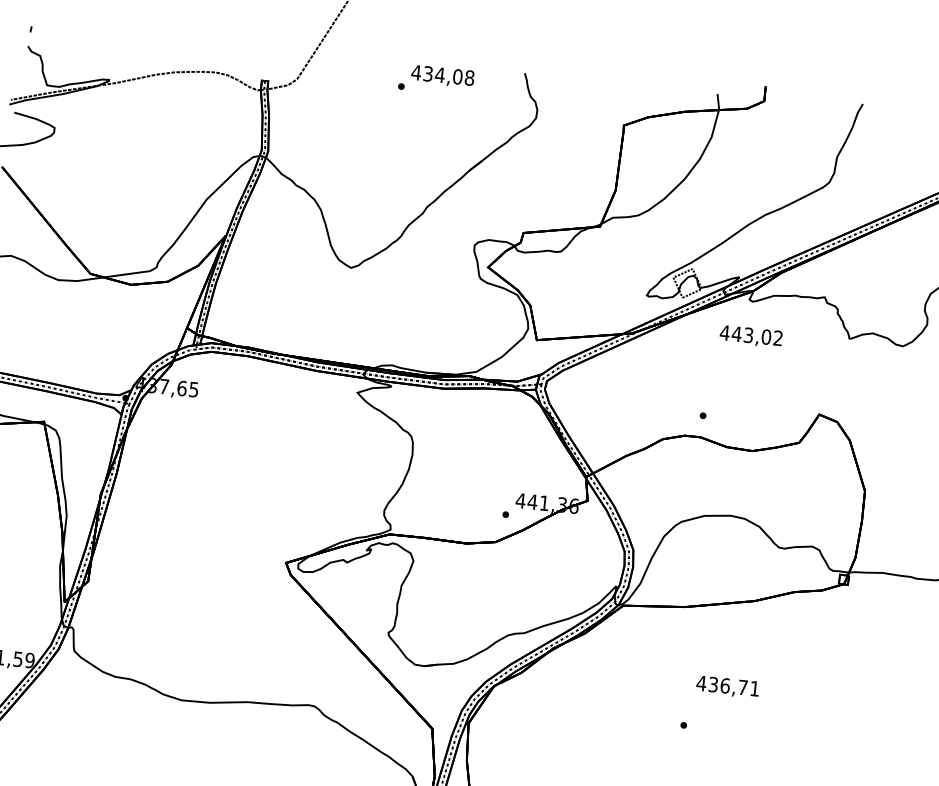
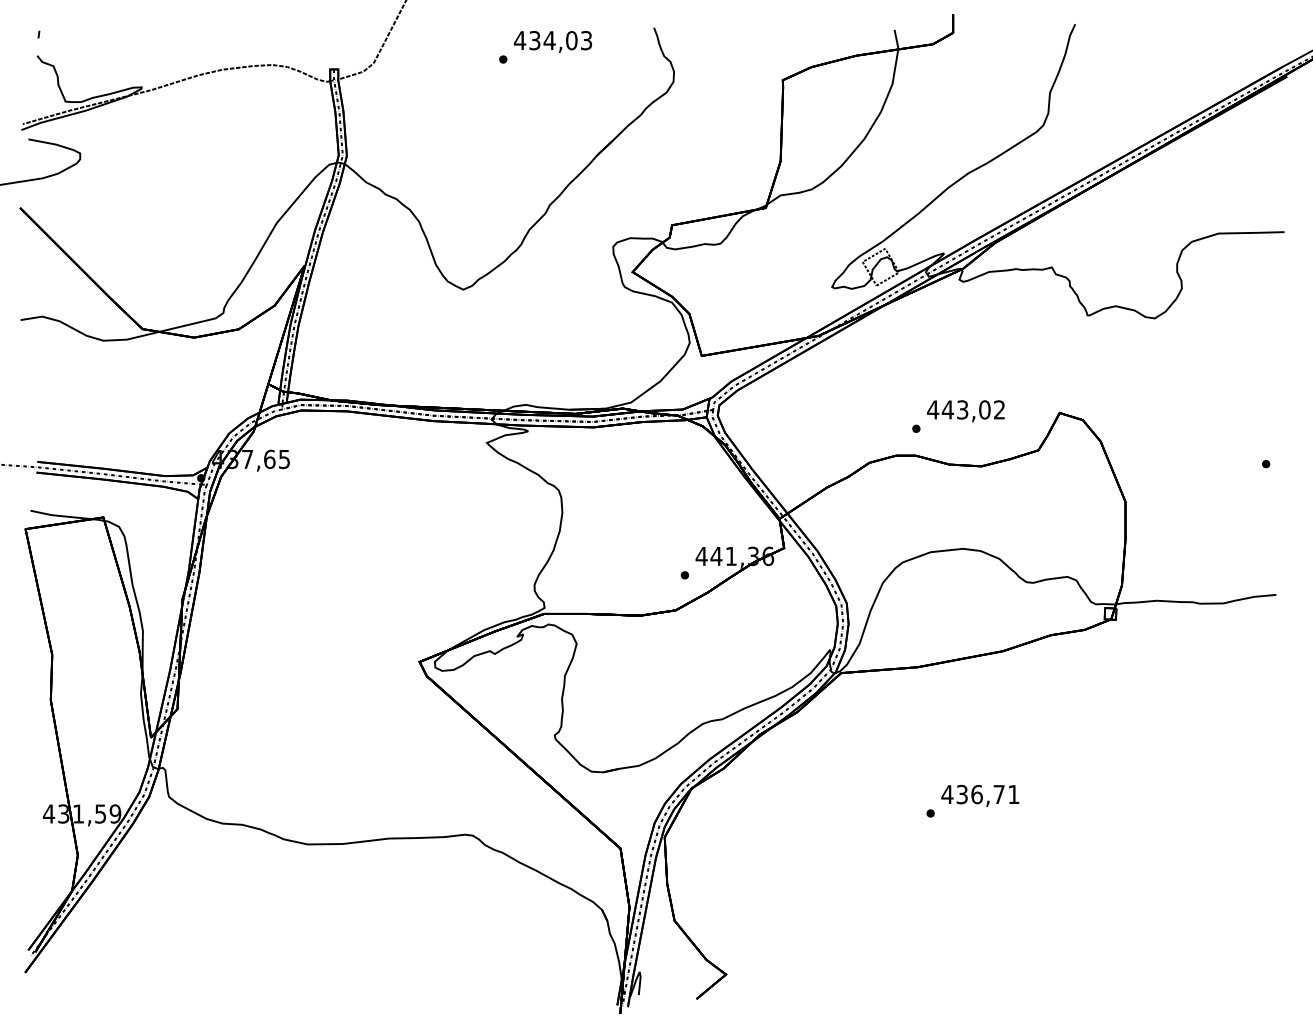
text: (469, 77) -> (586, 40), 434,08 -> 434,03
text: (750, 336) -> (965, 411), moved
text: (727, 686) -> (980, 795), moved

